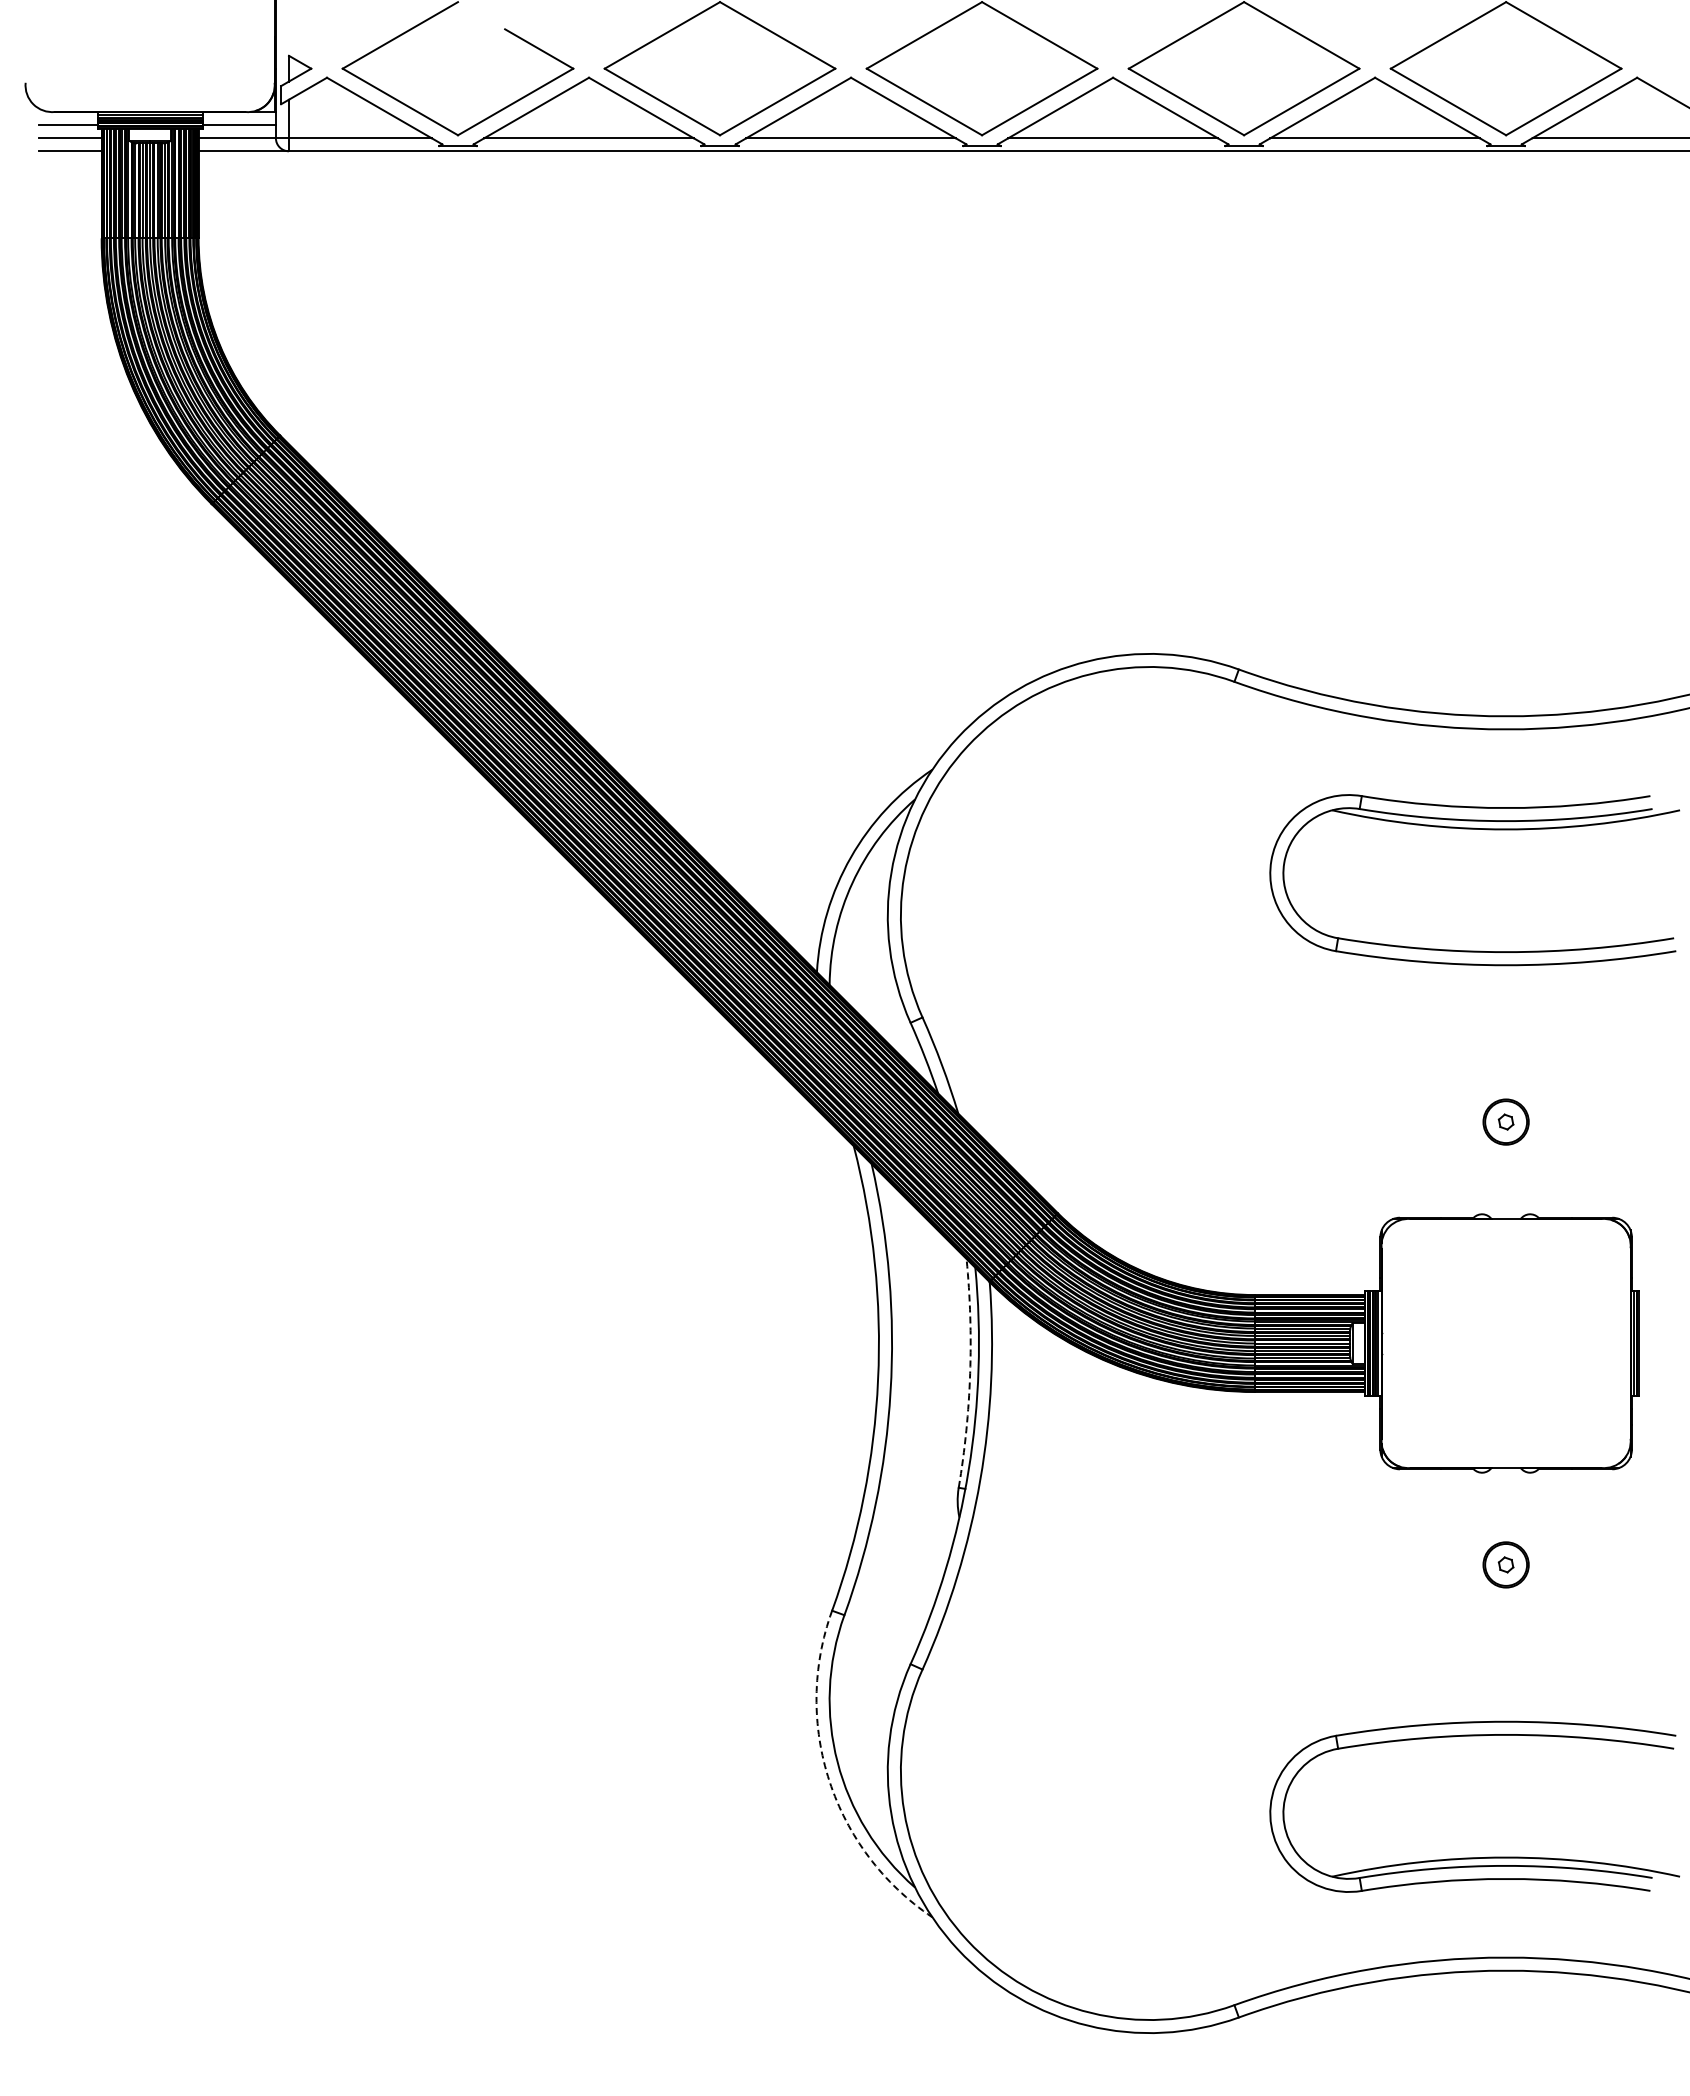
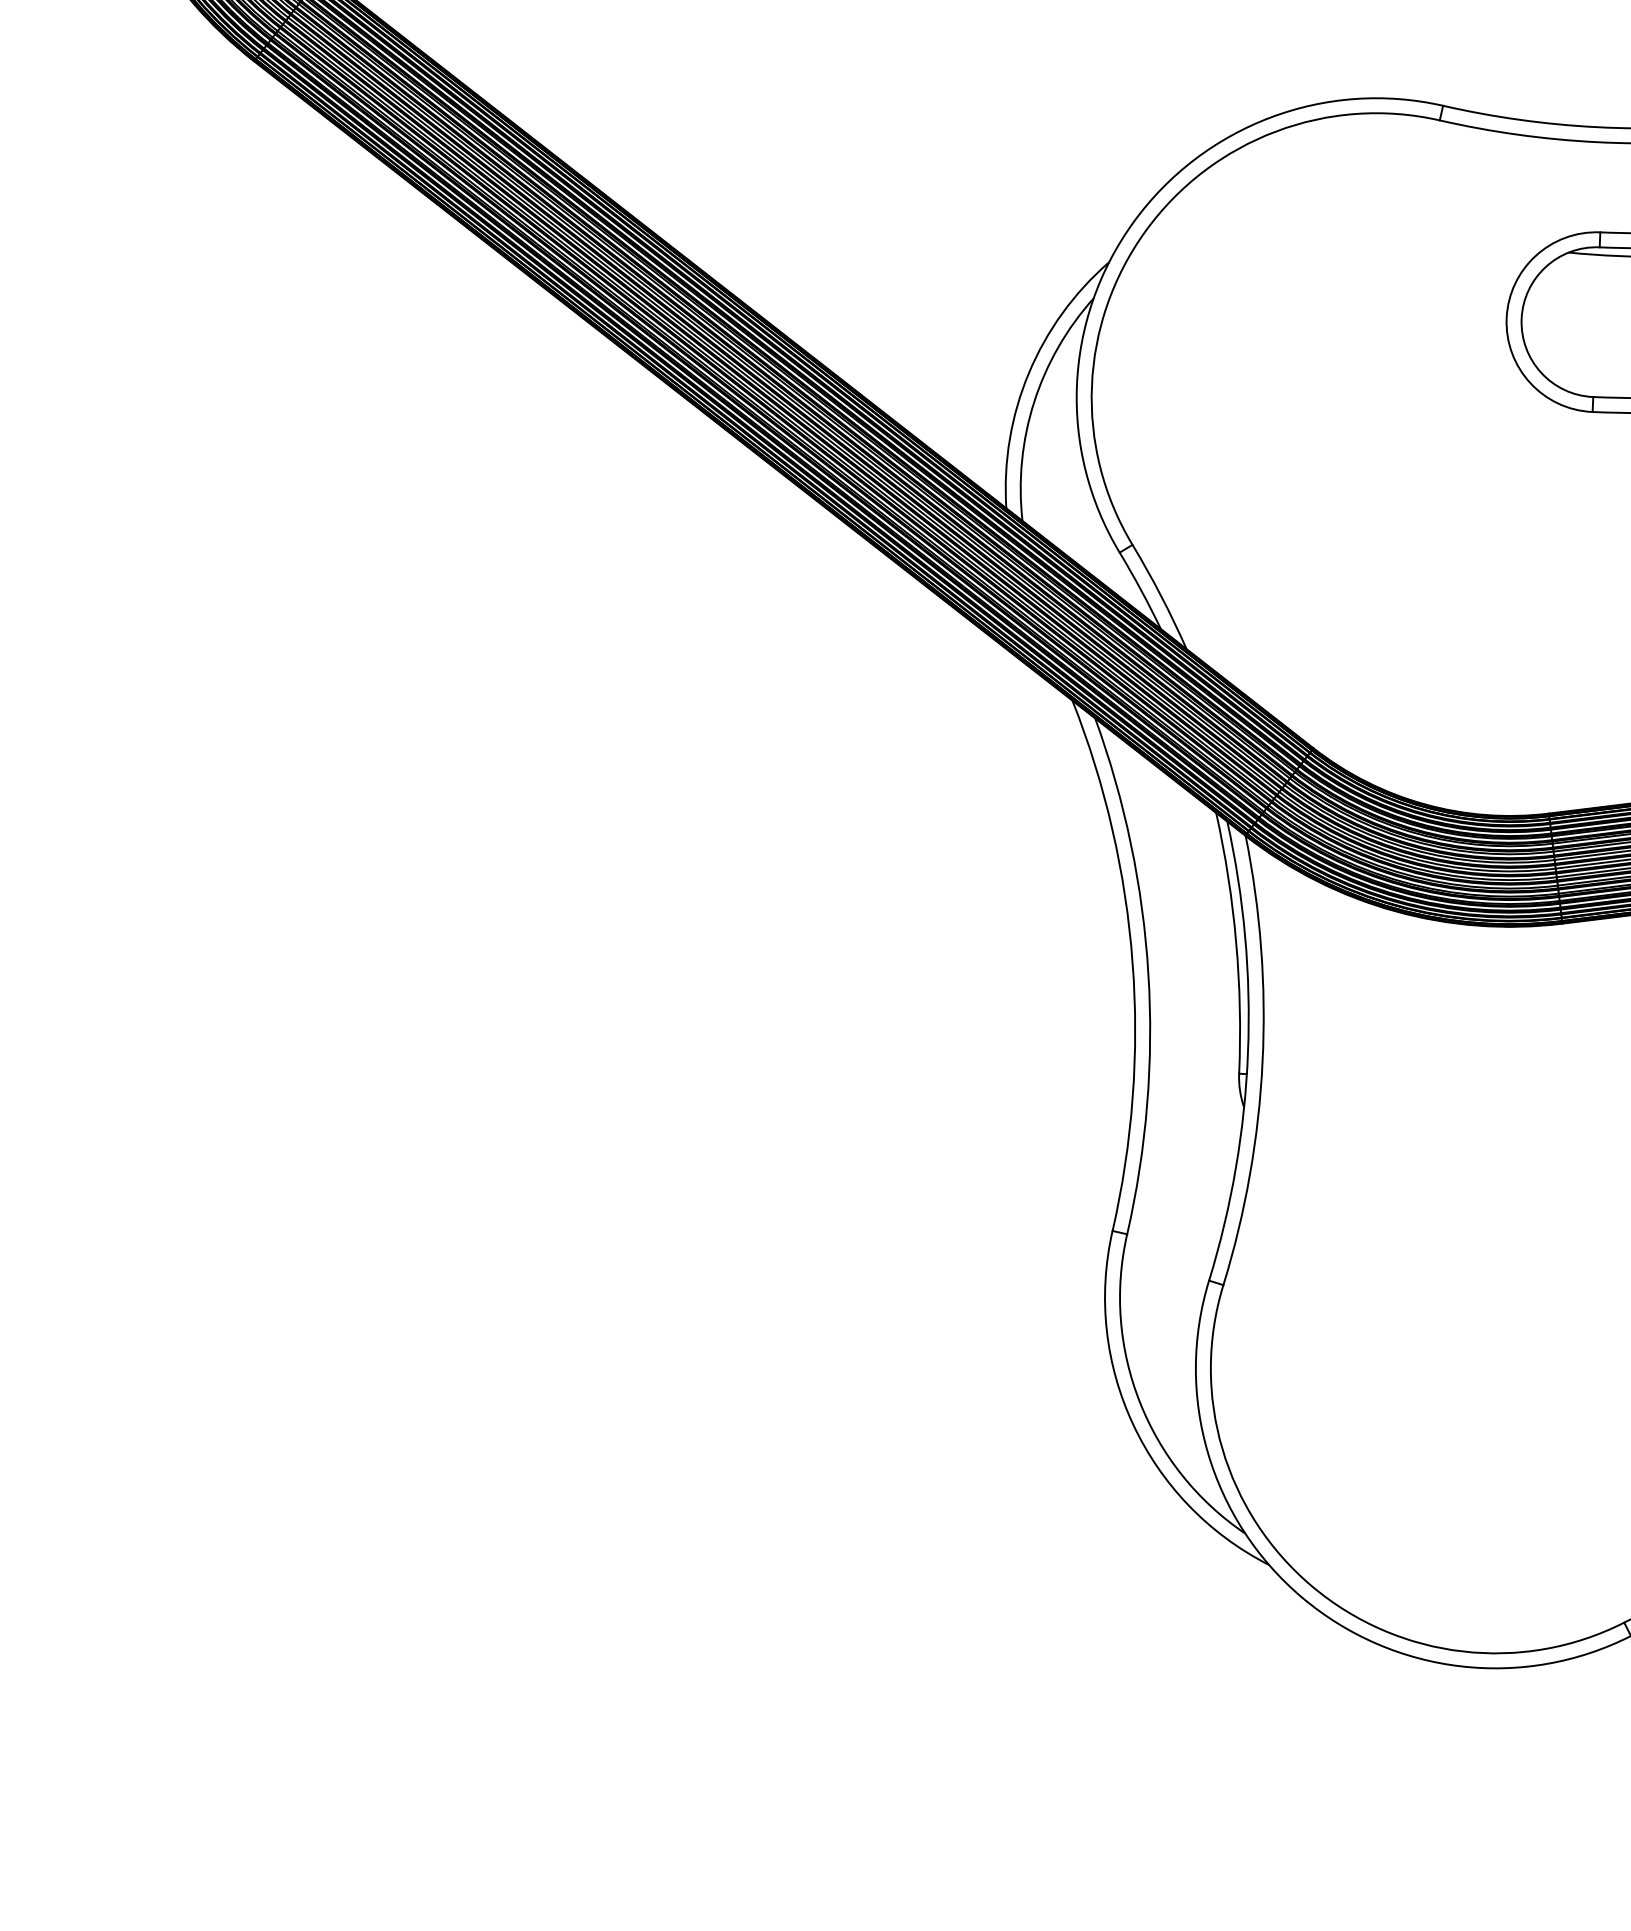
arc: (970, 1373) -> (1236, 942), dashed -> solid
arc: (829, 1781) -> (1133, 1425), dashed -> solid

